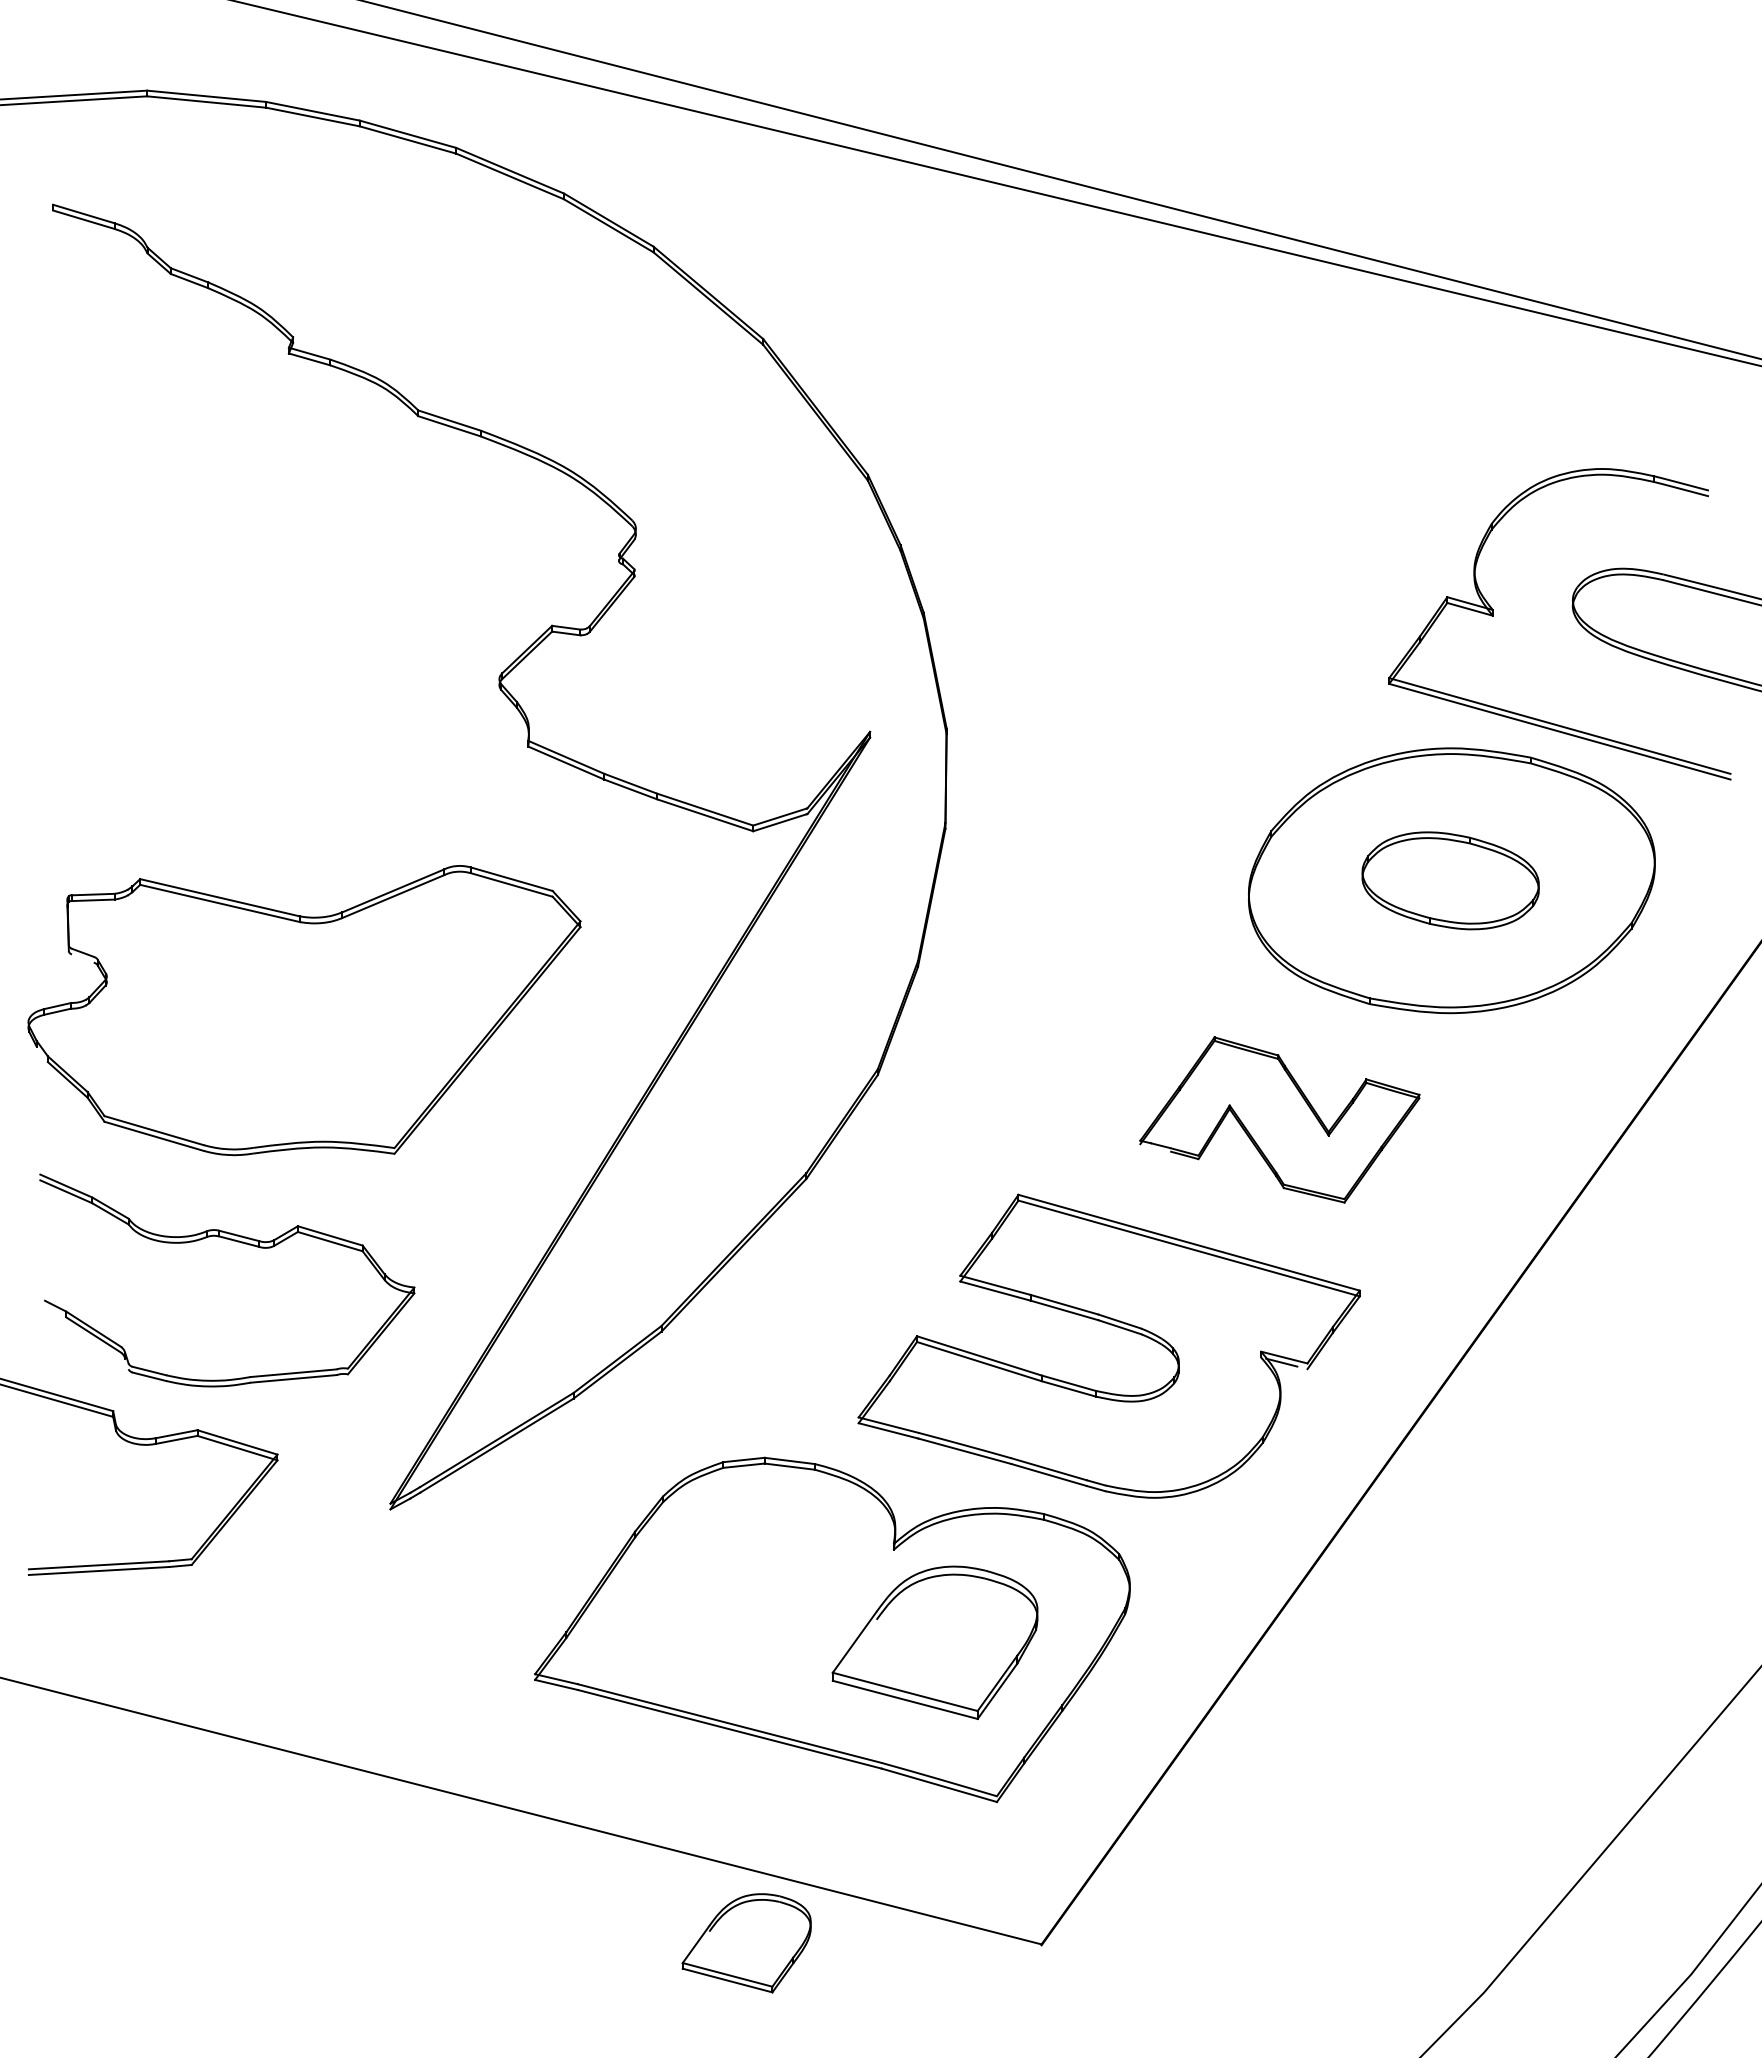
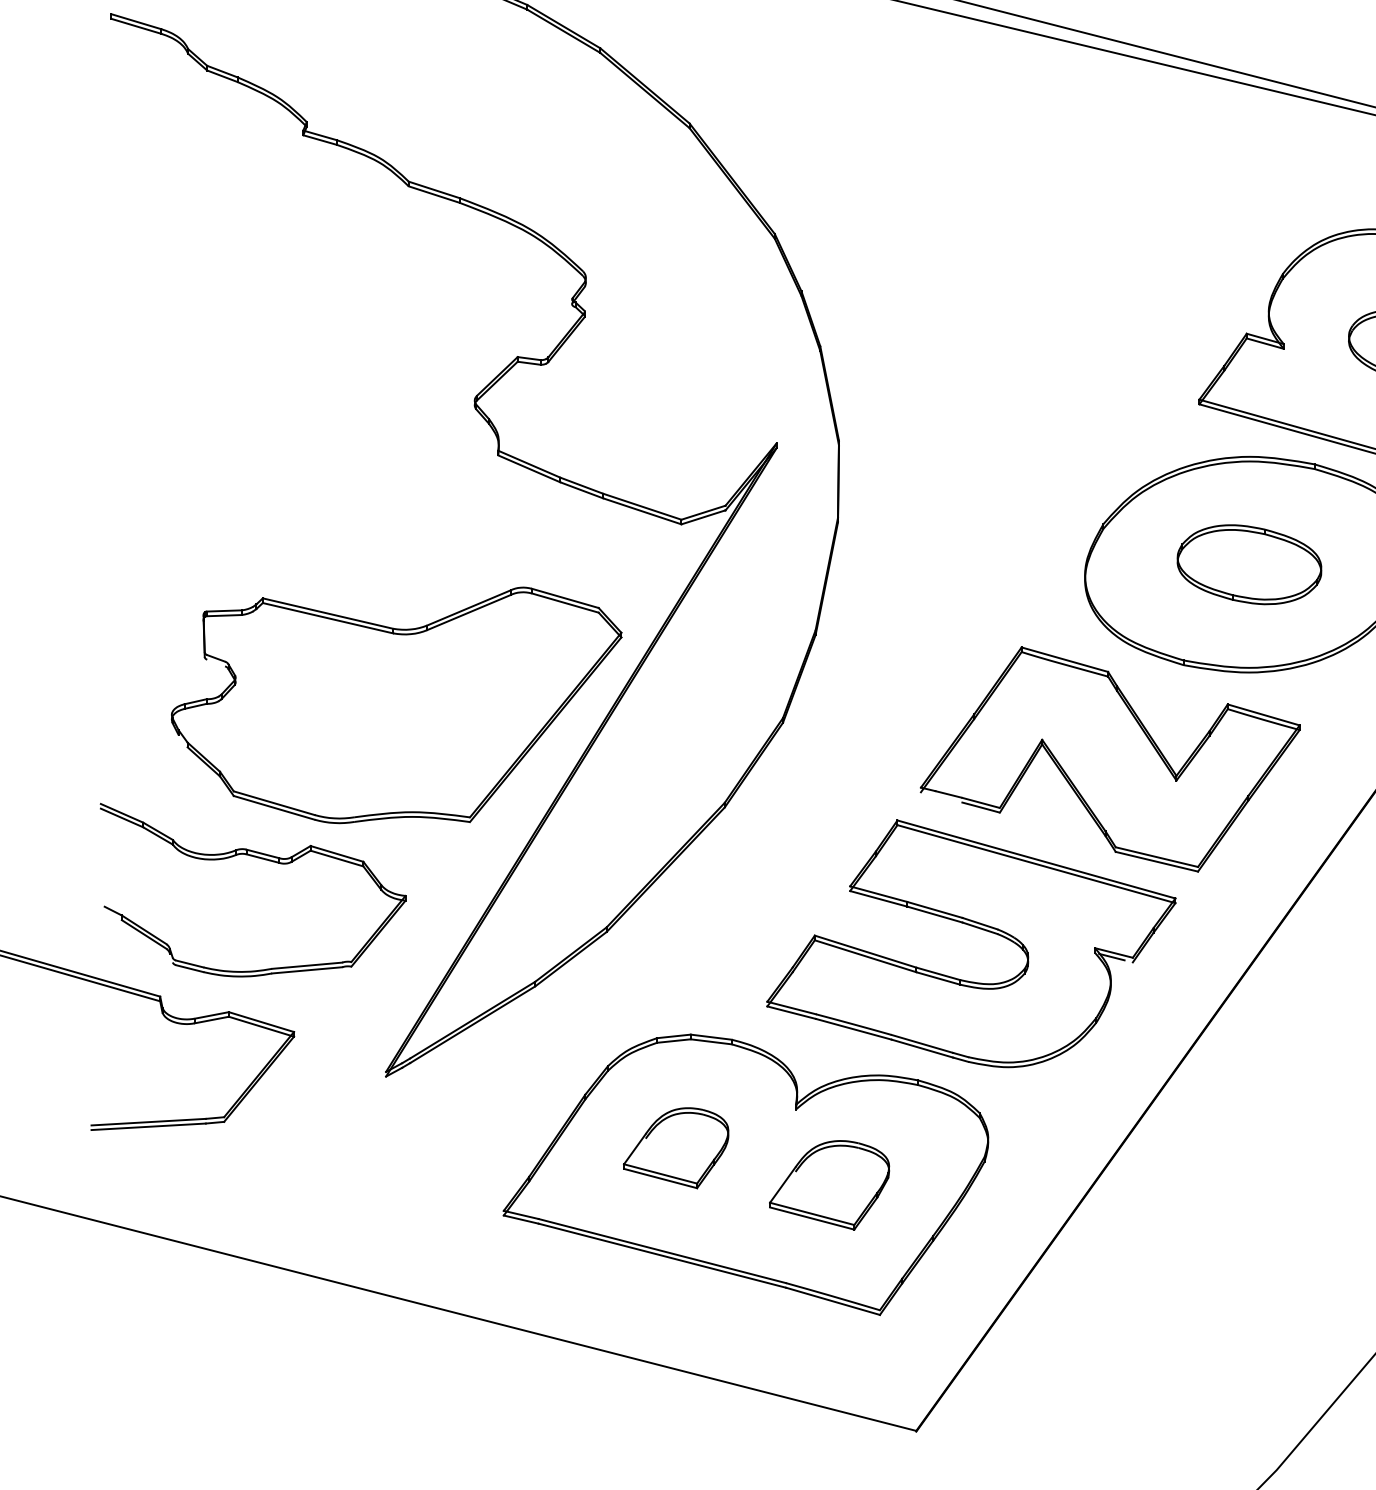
part: (304, 1010) -> (396, 705), moved
part: (1279, 1119) -> (1110, 759), size x1.67
part: (934, 1642) -> (829, 1185), size x0.71
part: (746, 1943) -> (675, 1148), moved

